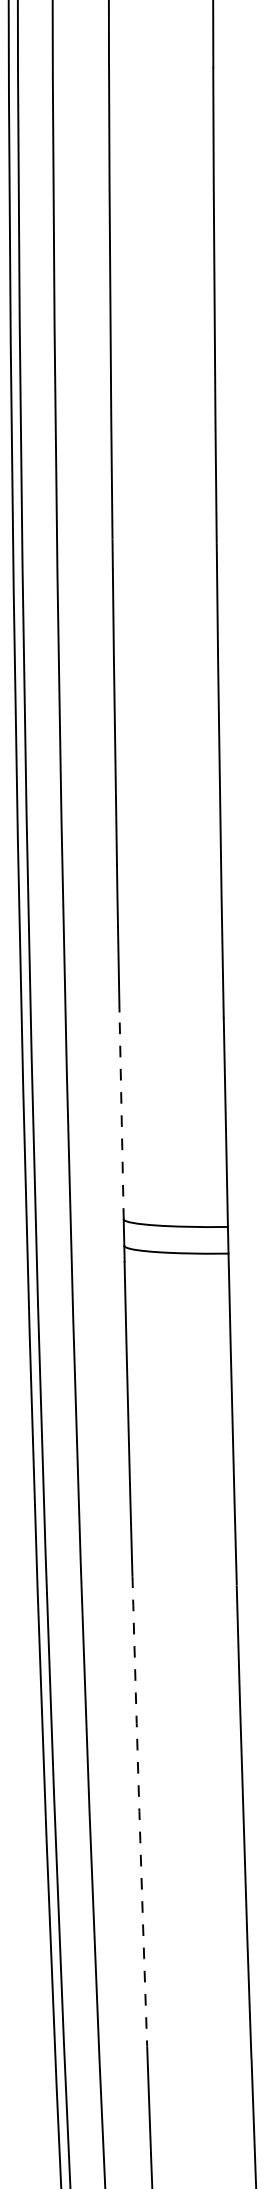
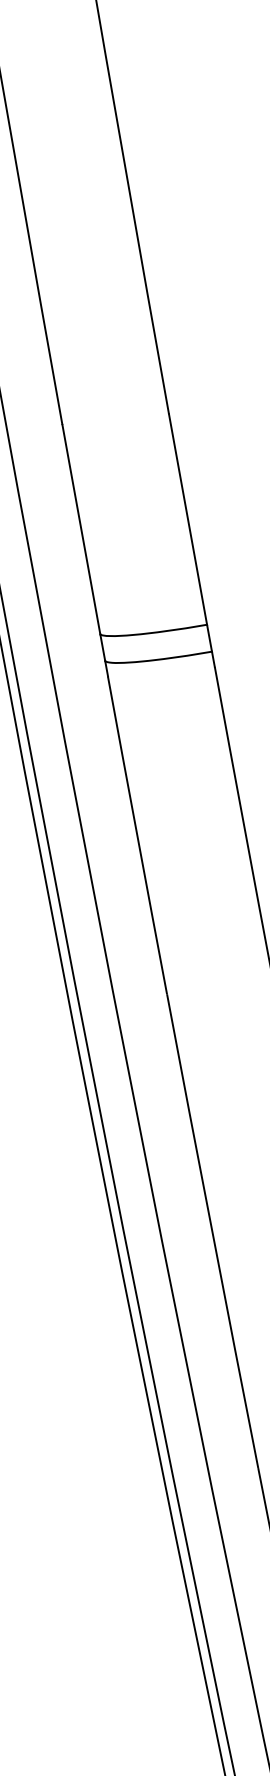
line: (121, 1116) -> (81, 530), dashed -> solid
arc: (139, 1811) -> (212, 1231), dashed -> solid

